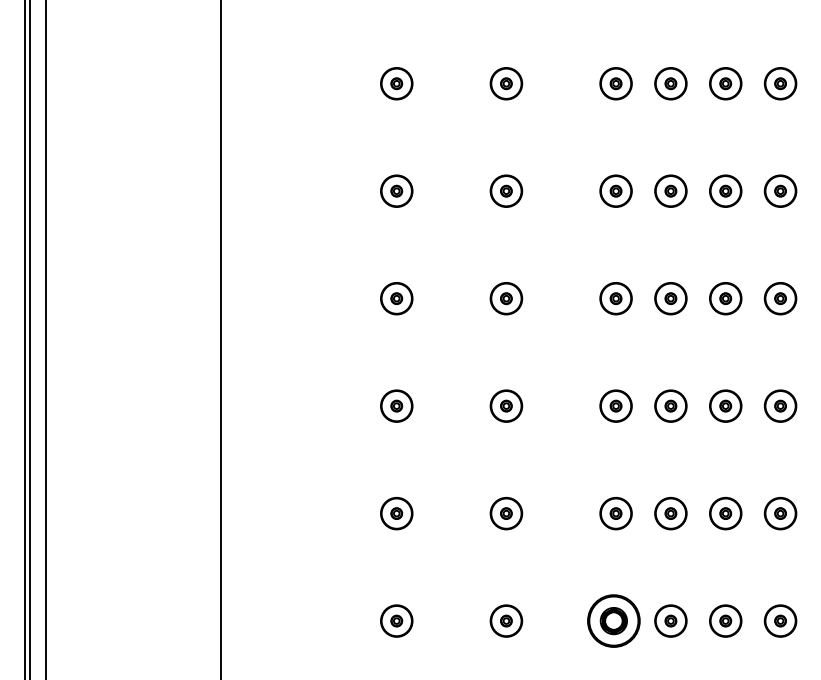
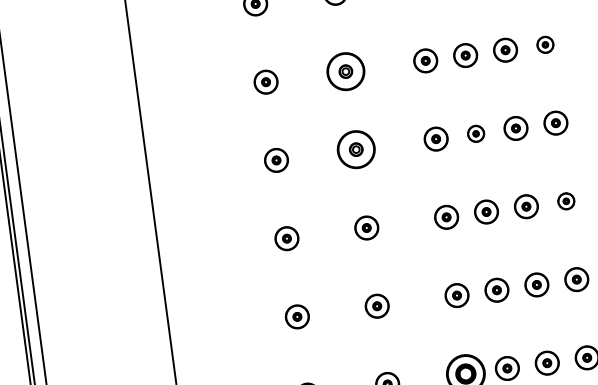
part: (506, 190) -> (345, 71), size x1.6
part: (780, 190) -> (545, 44), size x0.7
part: (506, 298) -> (356, 149), size x1.6
part: (670, 298) -> (475, 133), size x0.7
part: (780, 405) -> (566, 200), size x0.7

